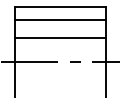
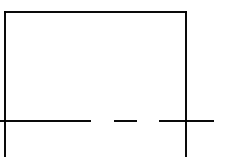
line: (60, 20) -> (95, 38), removed
line: (60, 37) -> (95, 72), removed

